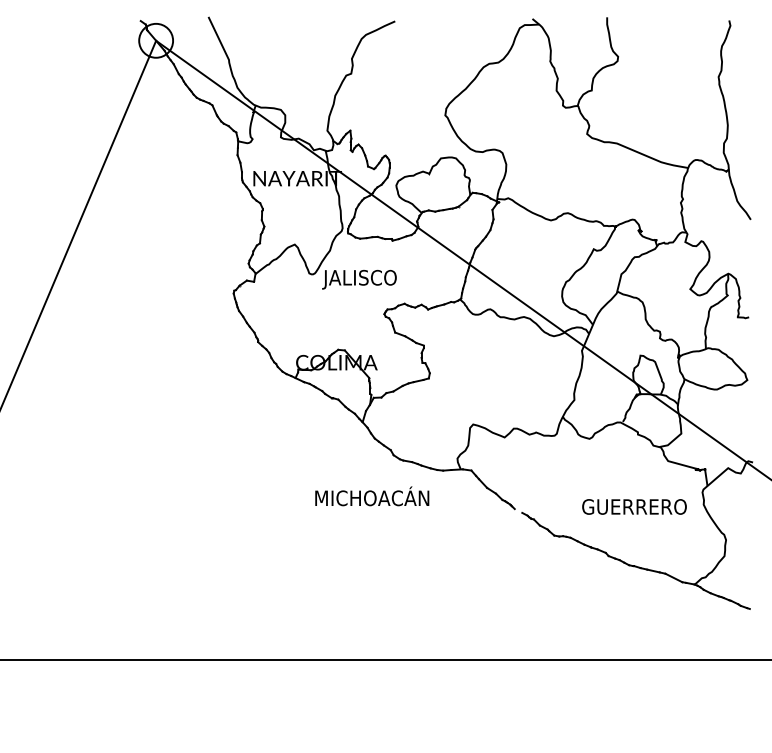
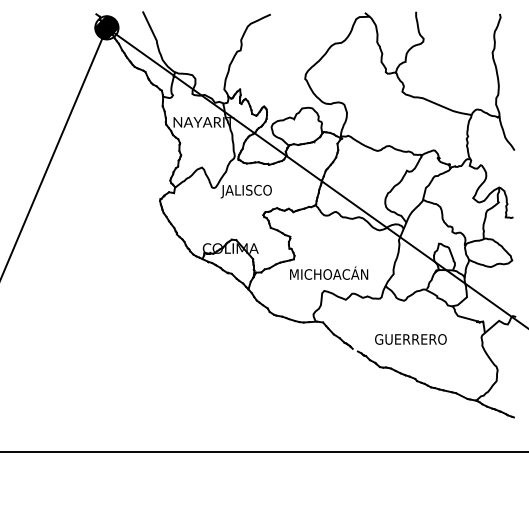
hatch: (155, 40) -> (106, 27), added
text: (372, 495) -> (329, 272), moved
text: (633, 507) -> (410, 339), moved

